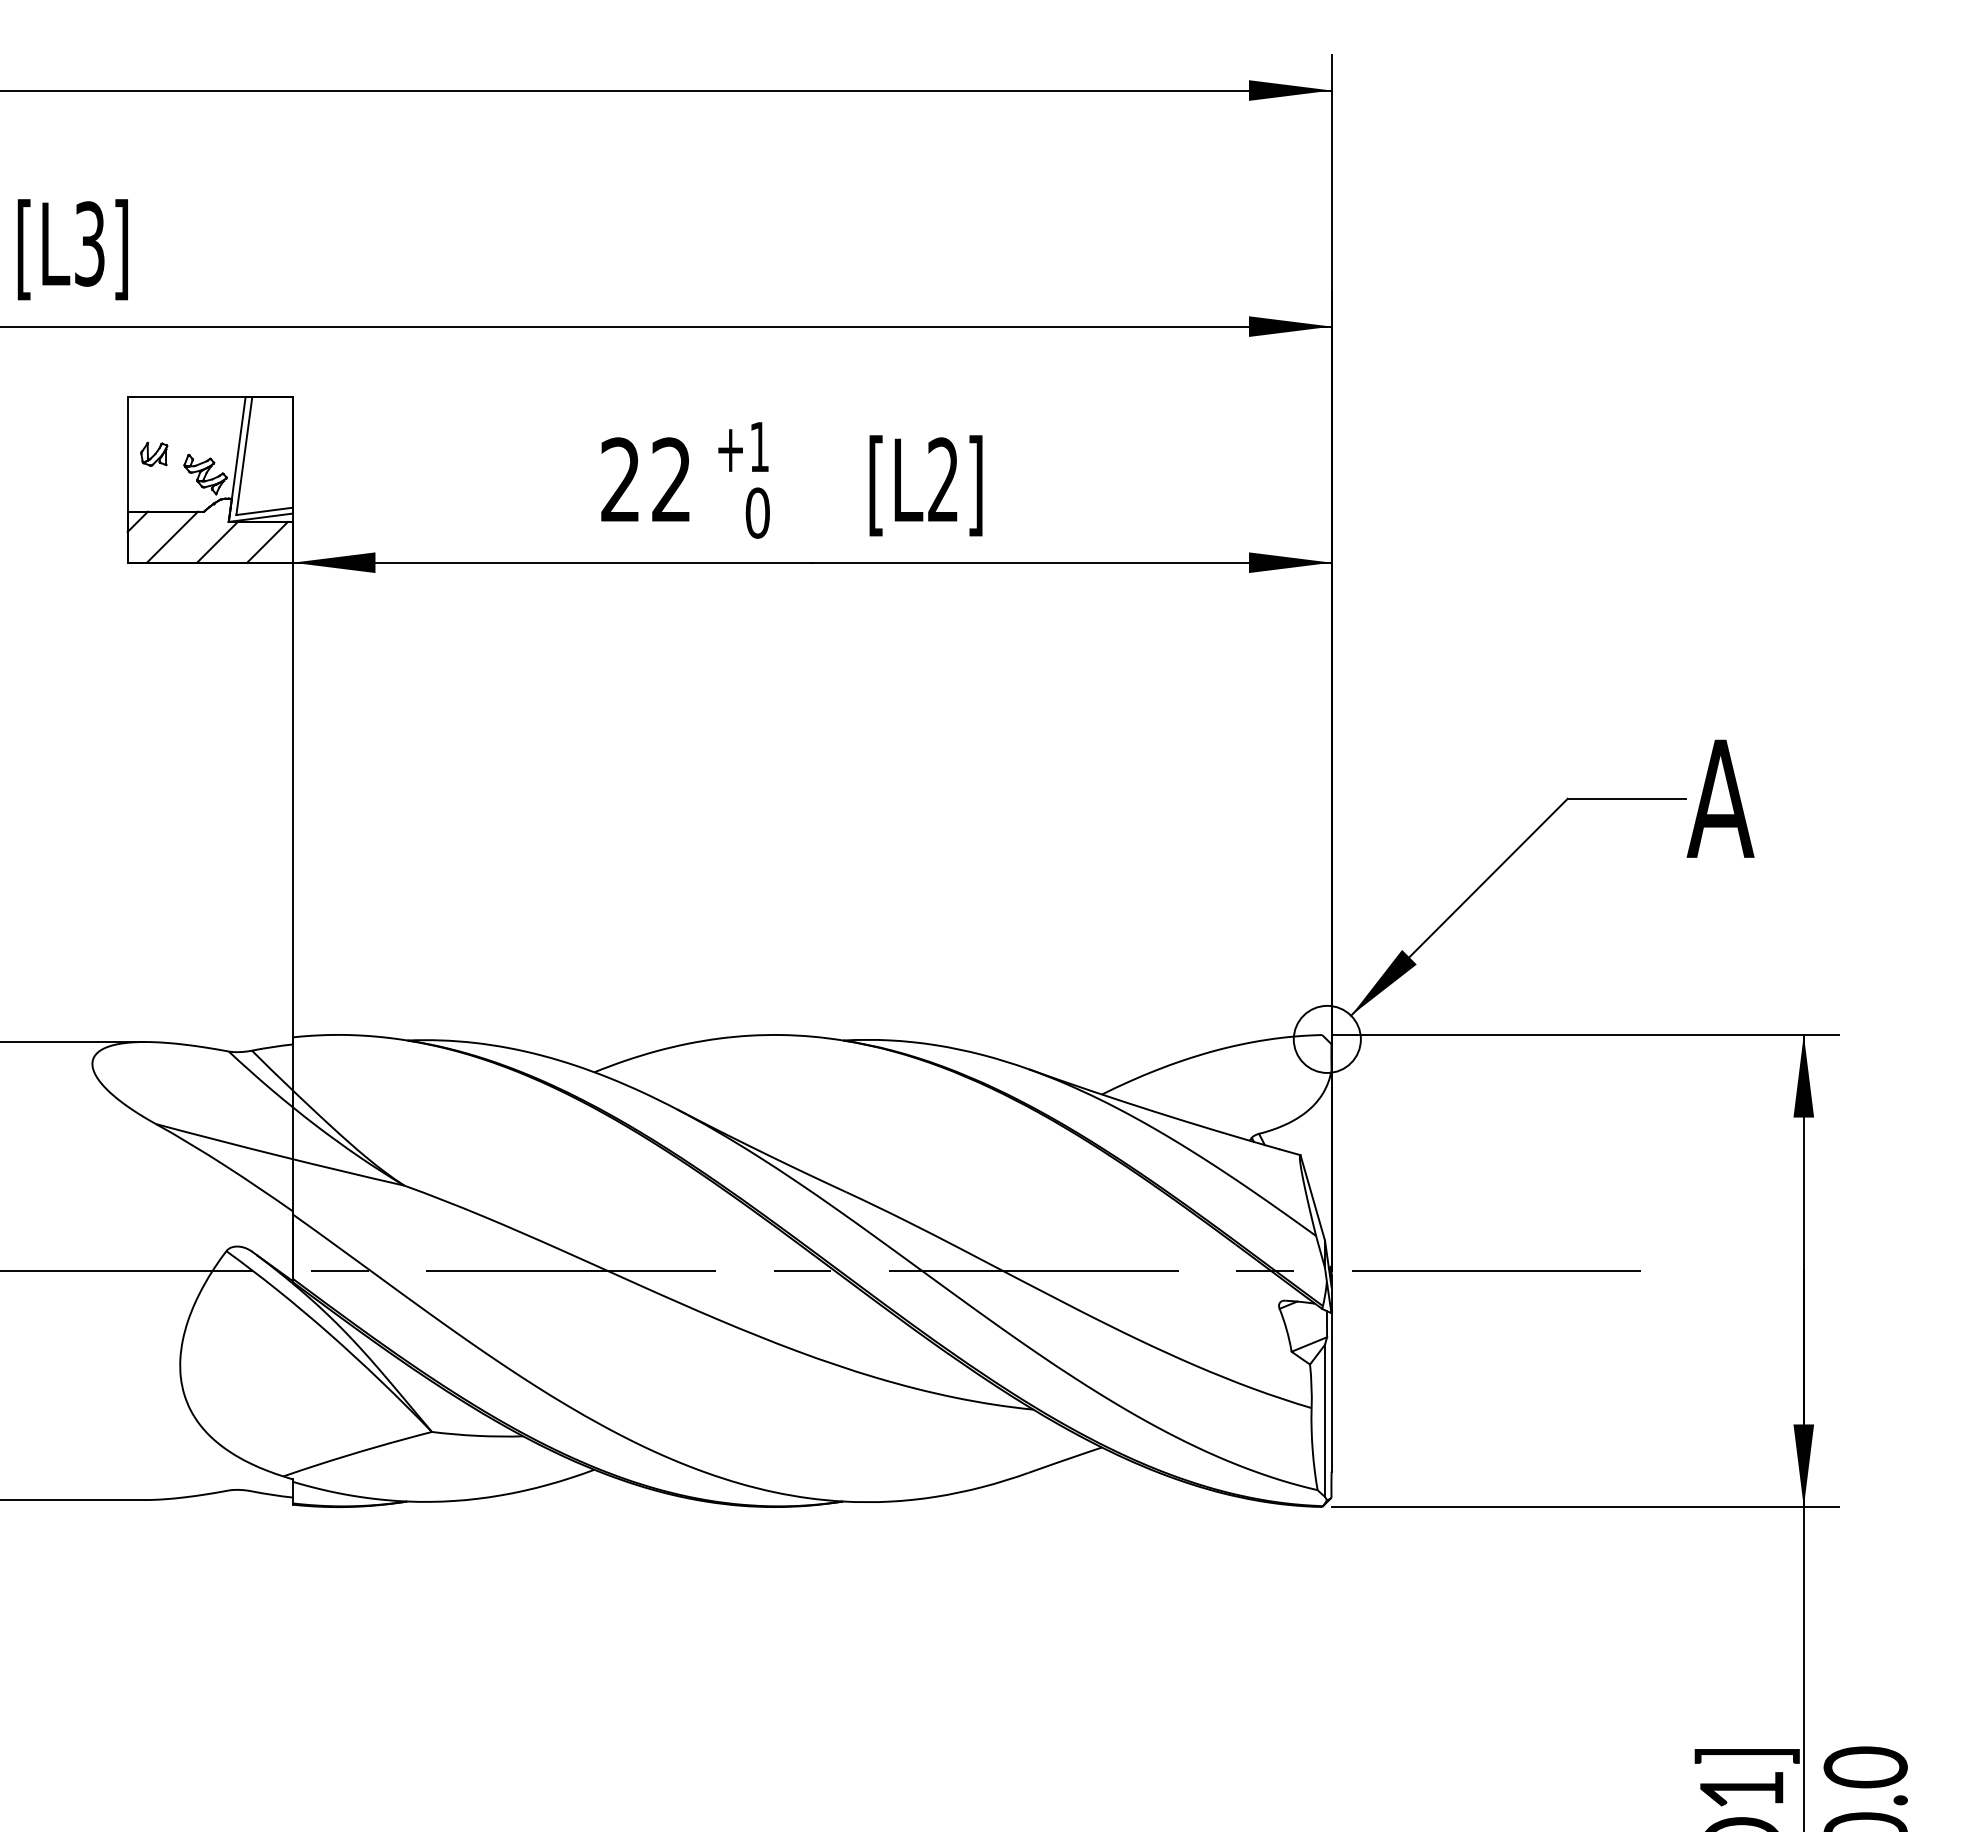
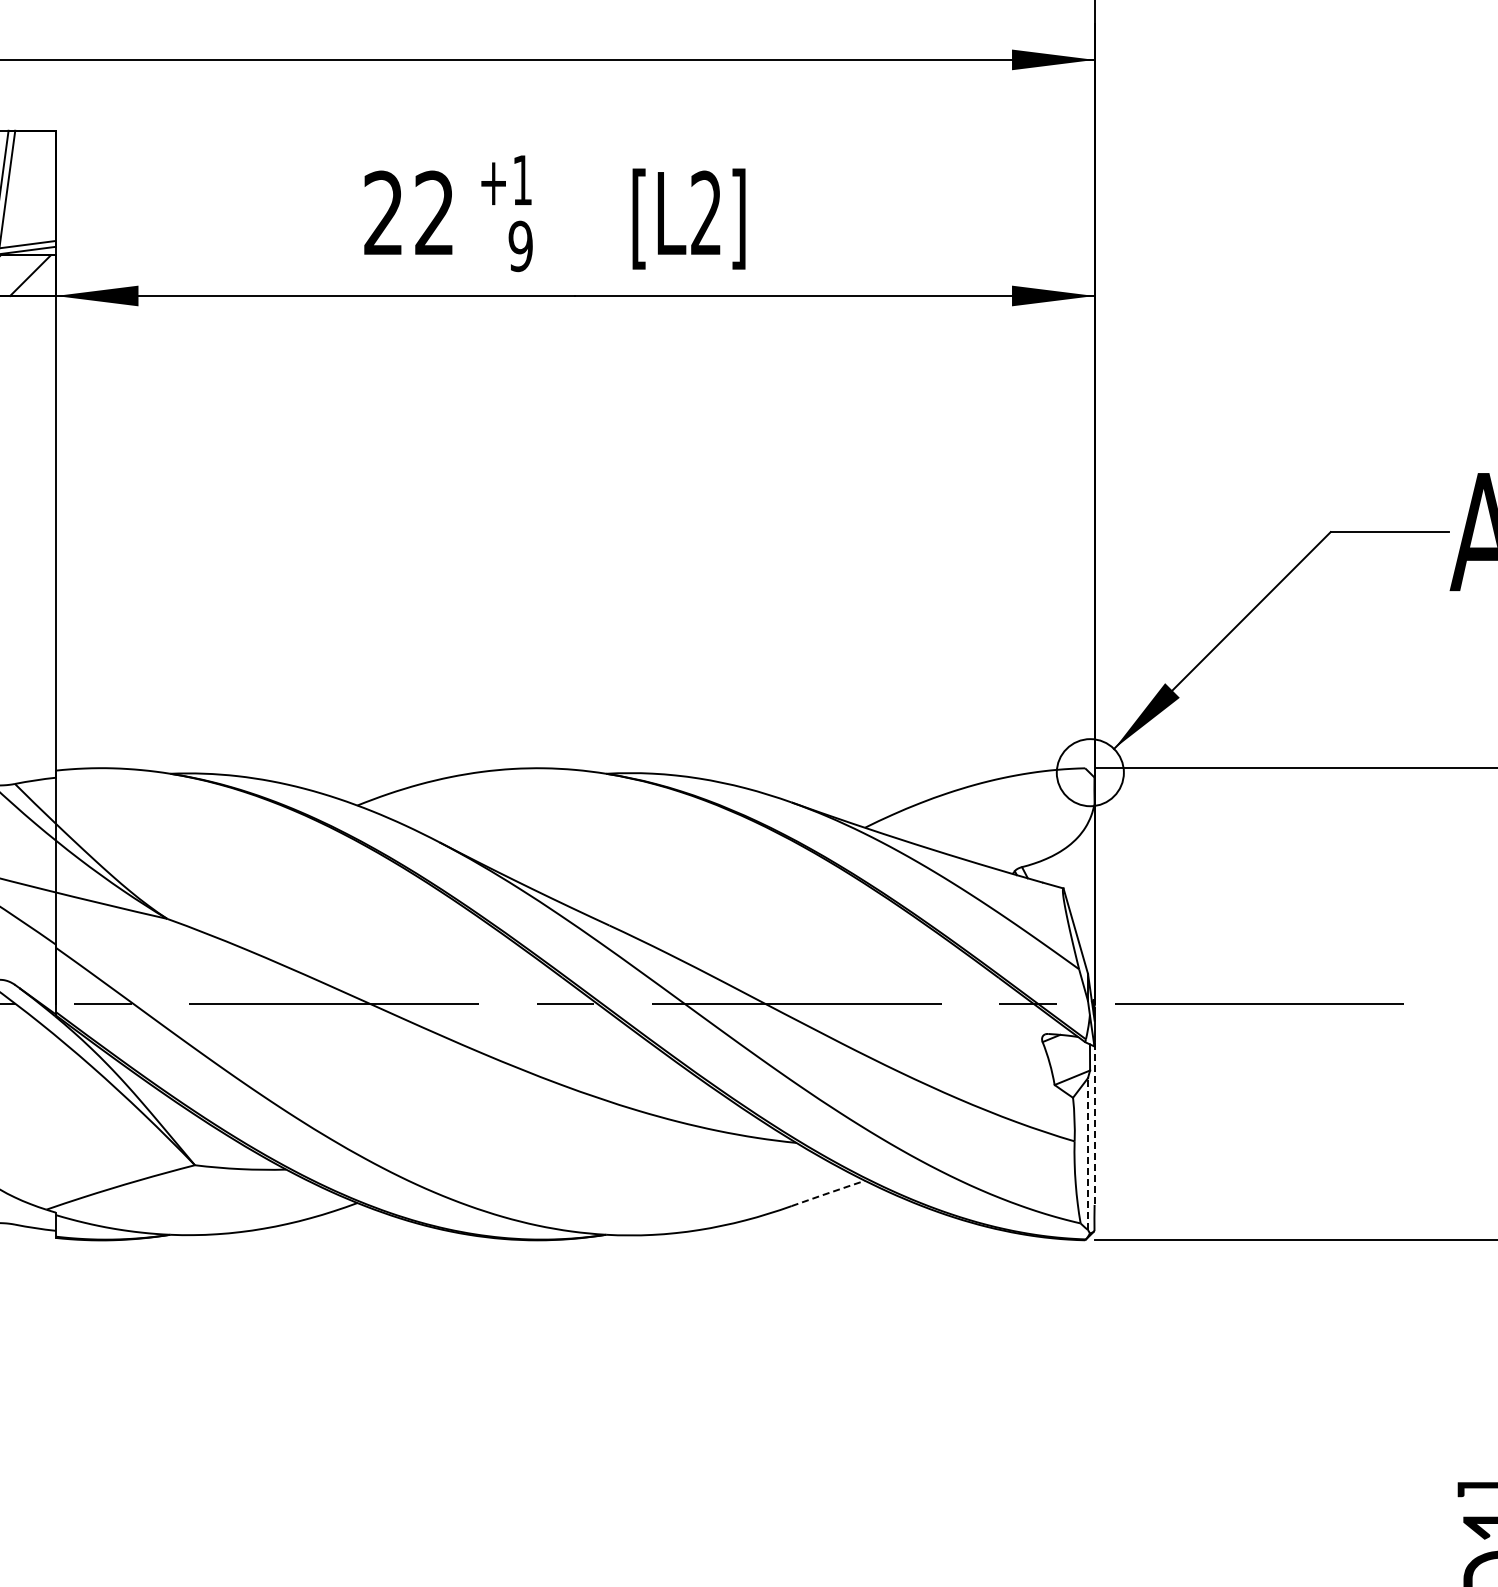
text: (757, 512) -> (520, 245), 0 -> 9
line: (1331, 1390) -> (1094, 1123), solid -> dashed
line: (1325, 1420) -> (1088, 1153), solid -> dashed
line: (1065, 1459) -> (828, 1192), solid -> dashed

